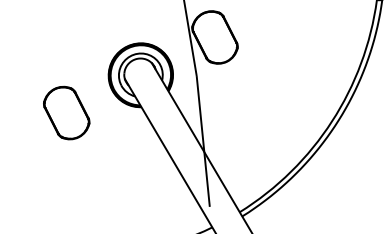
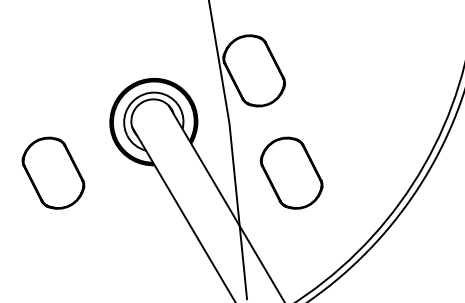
part: (242, 112) -> (291, 172), added

